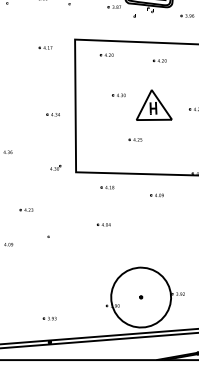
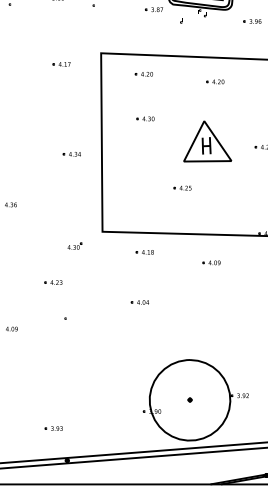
part: (118, 95) -> (144, 119), moved
part: (55, 167) -> (74, 245), moved
part: (26, 209) -> (53, 281), moved
part: (49, 318) -> (53, 428), moved

